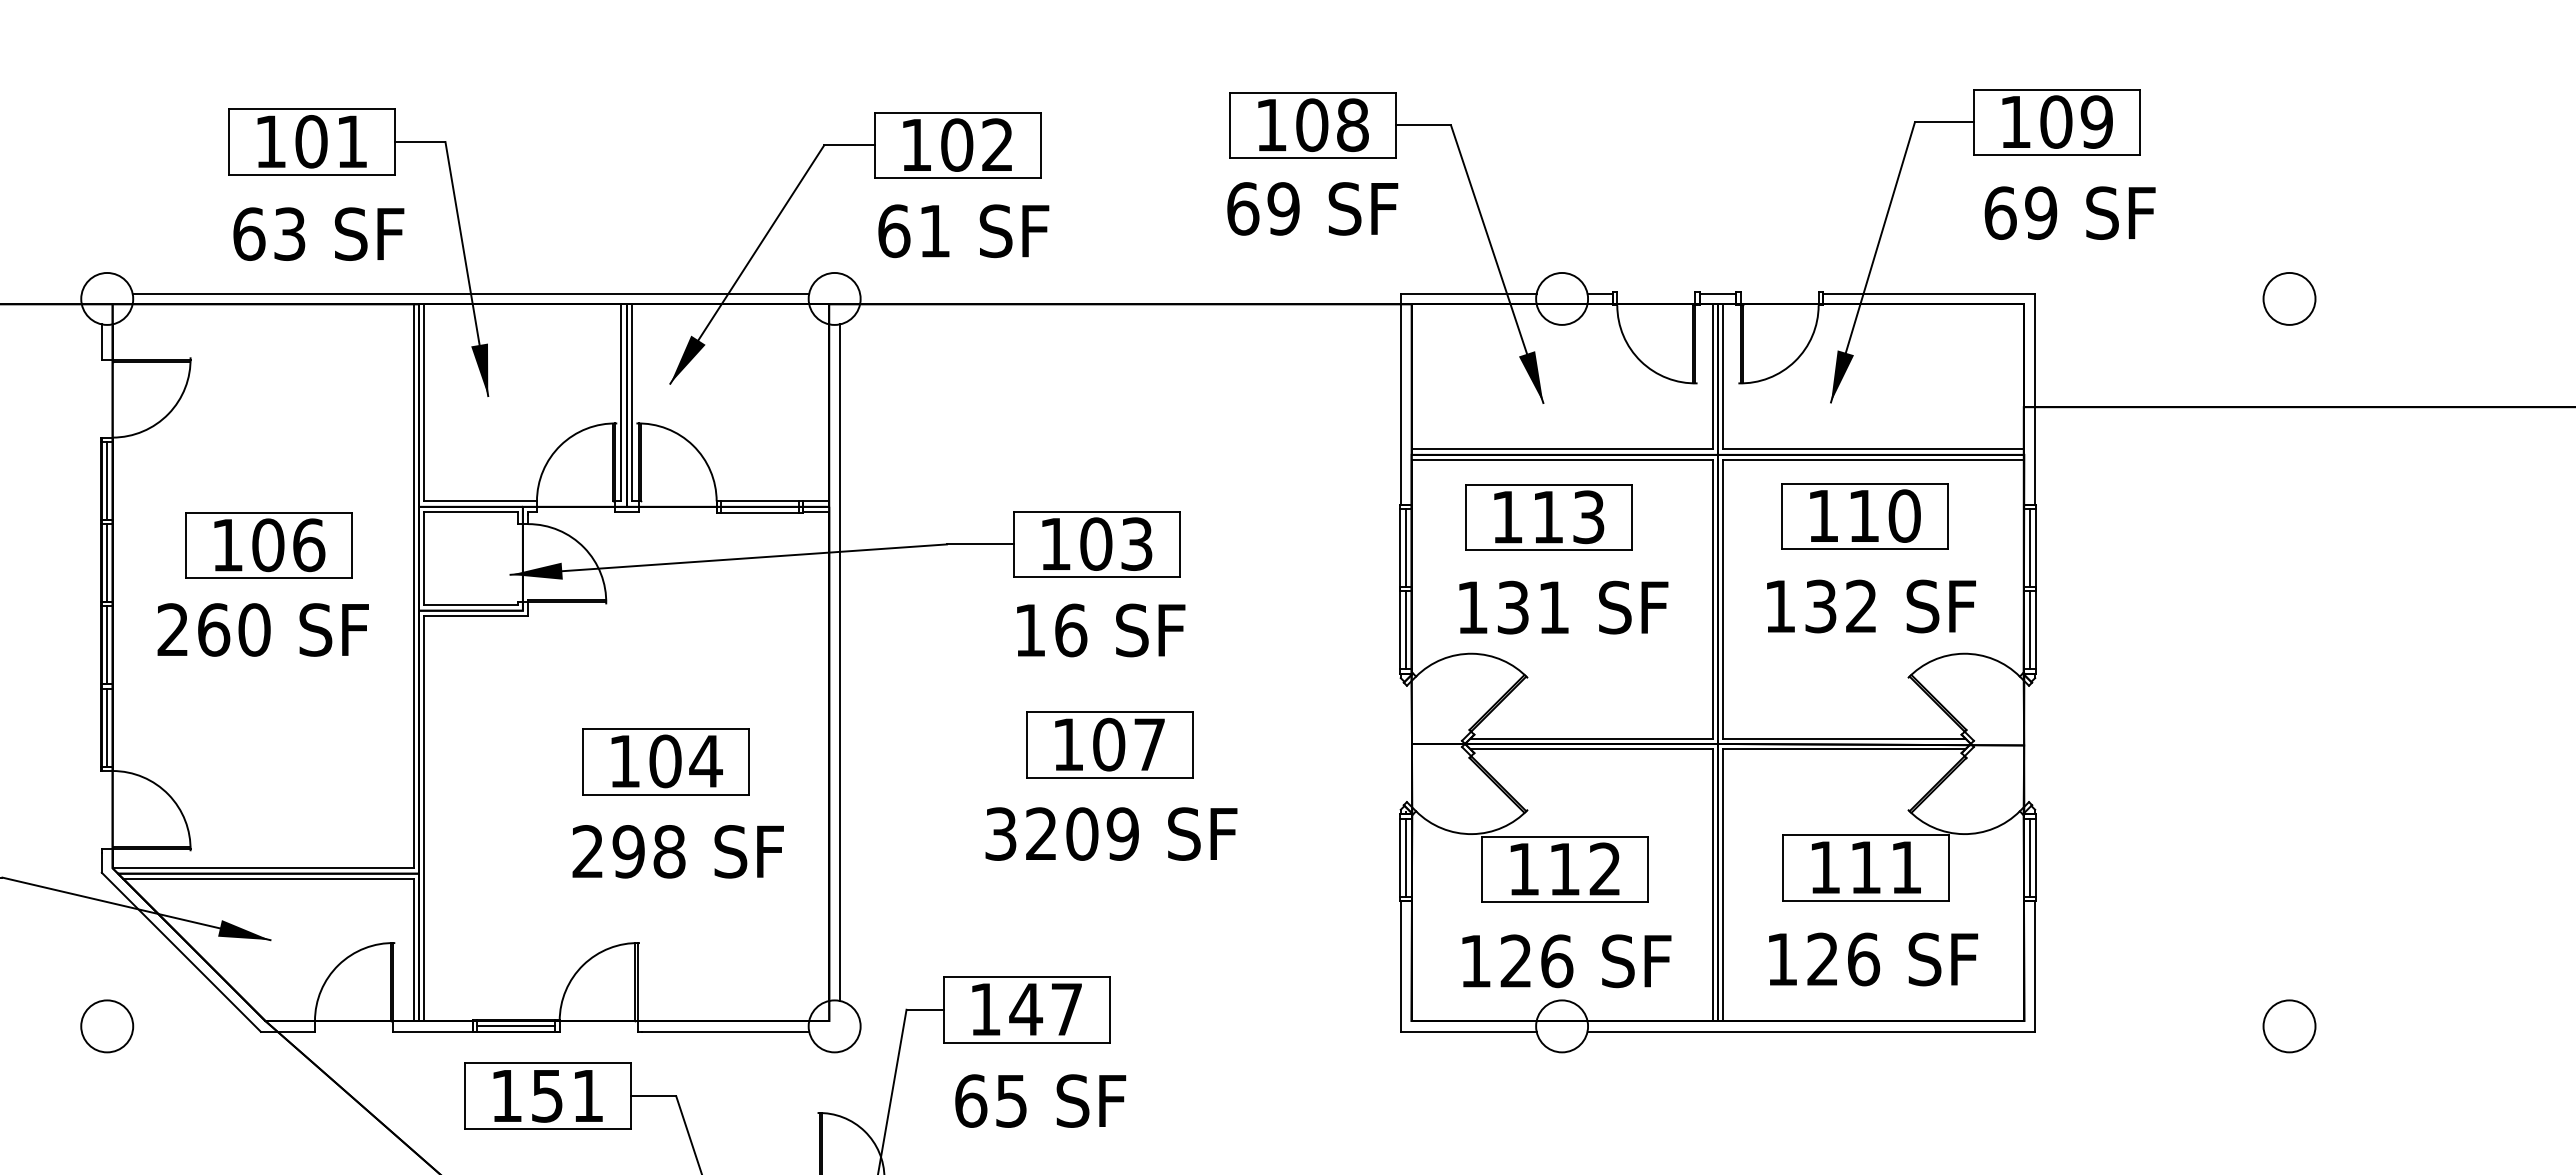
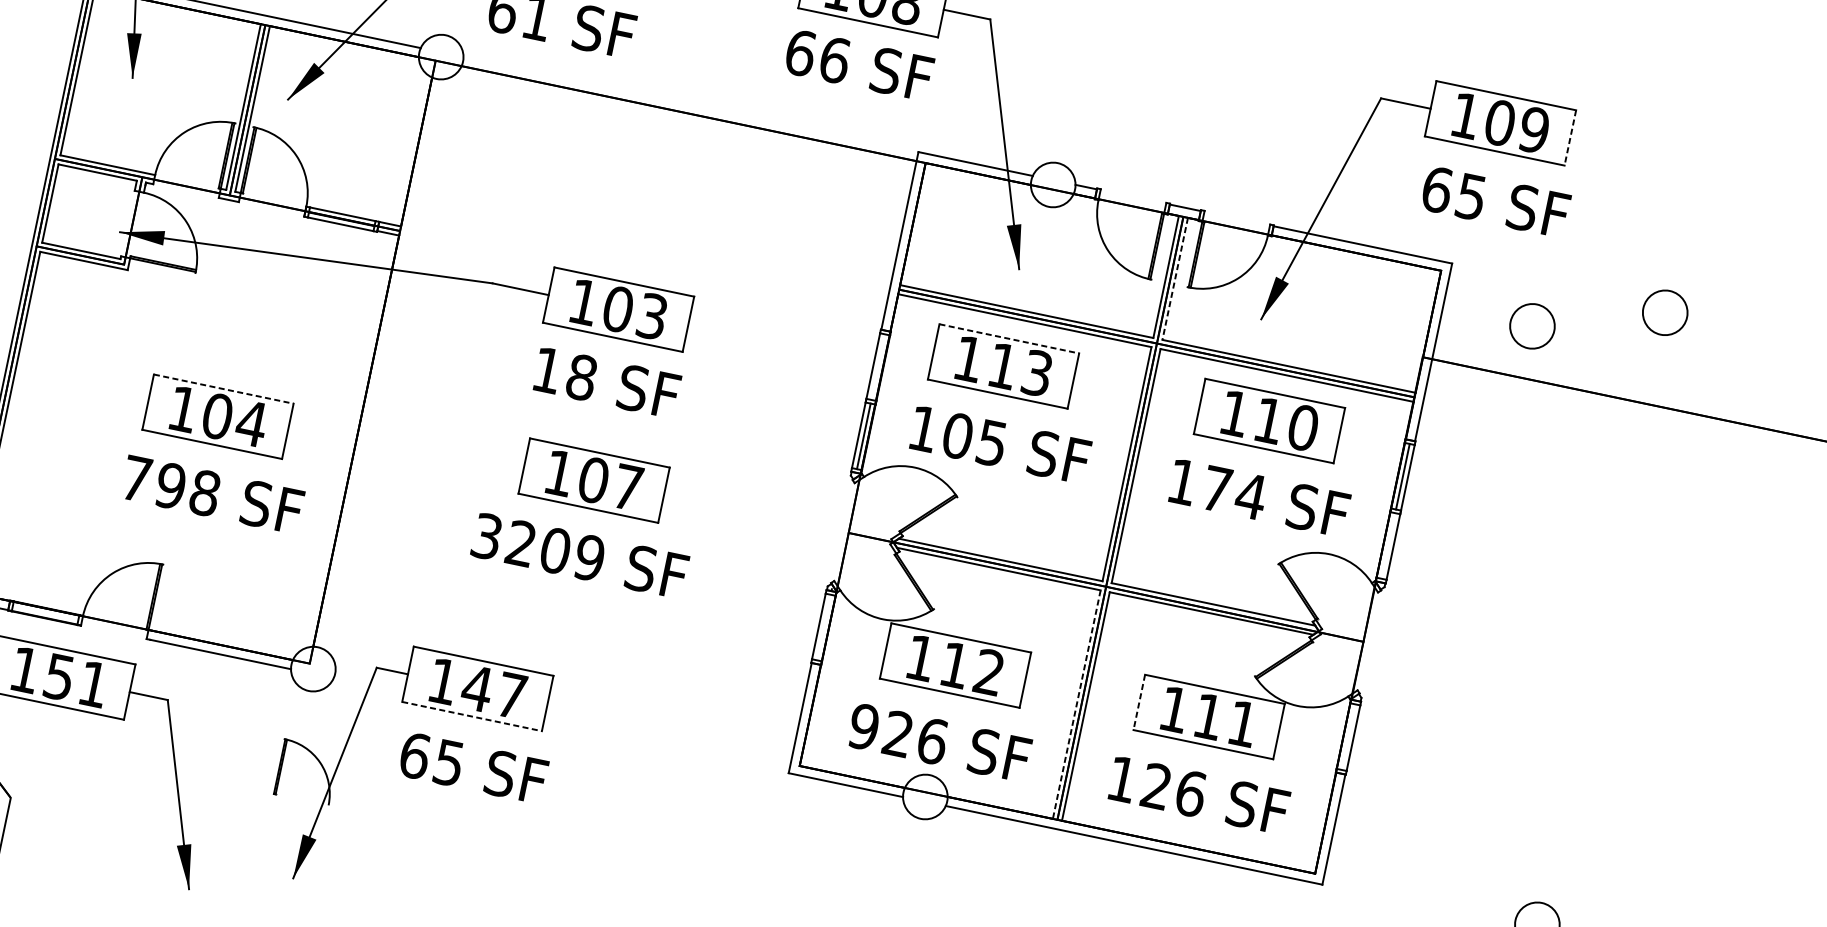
line: (2139, 122) -> (1570, 138), solid -> dashed
text: (1283, 208) -> (834, 59), 69 -> 66
text: (2041, 212) -> (1471, 196), 69 -> 65
circle: (2141, 345) -> (1532, 325), added
line: (1723, 376) -> (1175, 278), solid -> dashed
line: (1549, 484) -> (1010, 338), solid -> dashed
line: (1406, 548) -> (878, 367), removed
text: (1841, 606) -> (1234, 492), 132 -> 174
text: (1532, 607) -> (974, 439), 131 -> 105
text: (1071, 630) -> (582, 377), 16 -> 18
line: (2029, 630) -> (1388, 546), removed
line: (840, 662) -> (382, 364), removed
line: (666, 728) -> (224, 388), solid -> dashed
text: (587, 851) -> (136, 478), 298 -> 798
line: (1406, 857) -> (824, 627), removed
line: (2029, 857) -> (1348, 737), removed
line: (1783, 867) -> (1139, 702), solid -> dashed
line: (1712, 885) -> (1076, 704), solid -> dashed
text: (1475, 961) -> (863, 727), 126 -> 926
line: (516, 1026) -> (45, 613), removed
line: (1027, 1042) -> (472, 716), solid -> dashed

